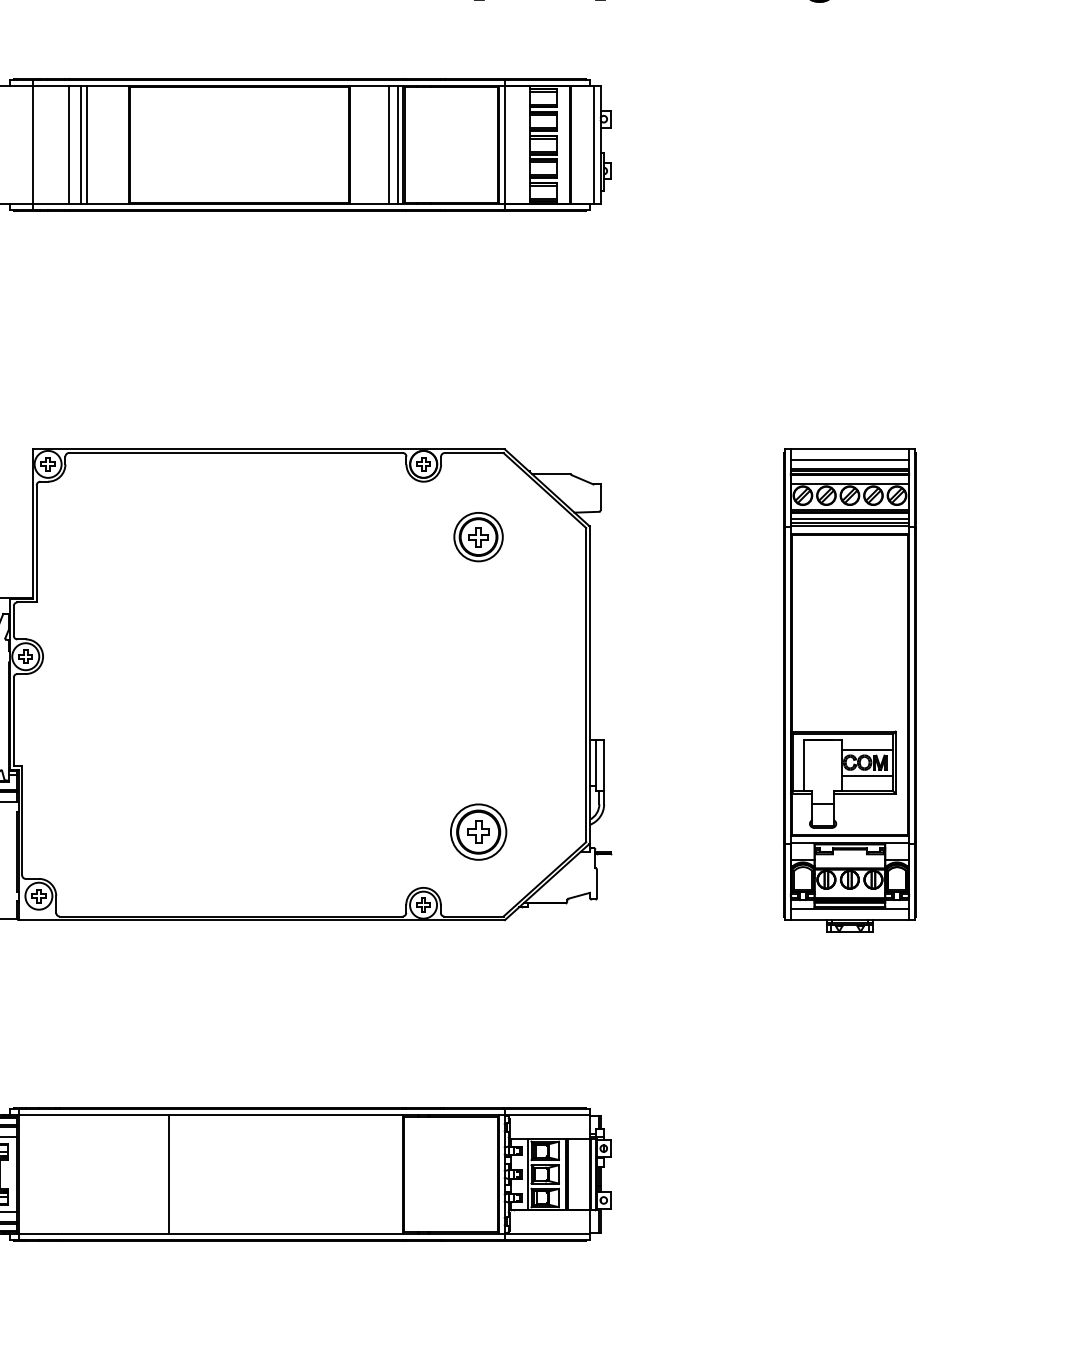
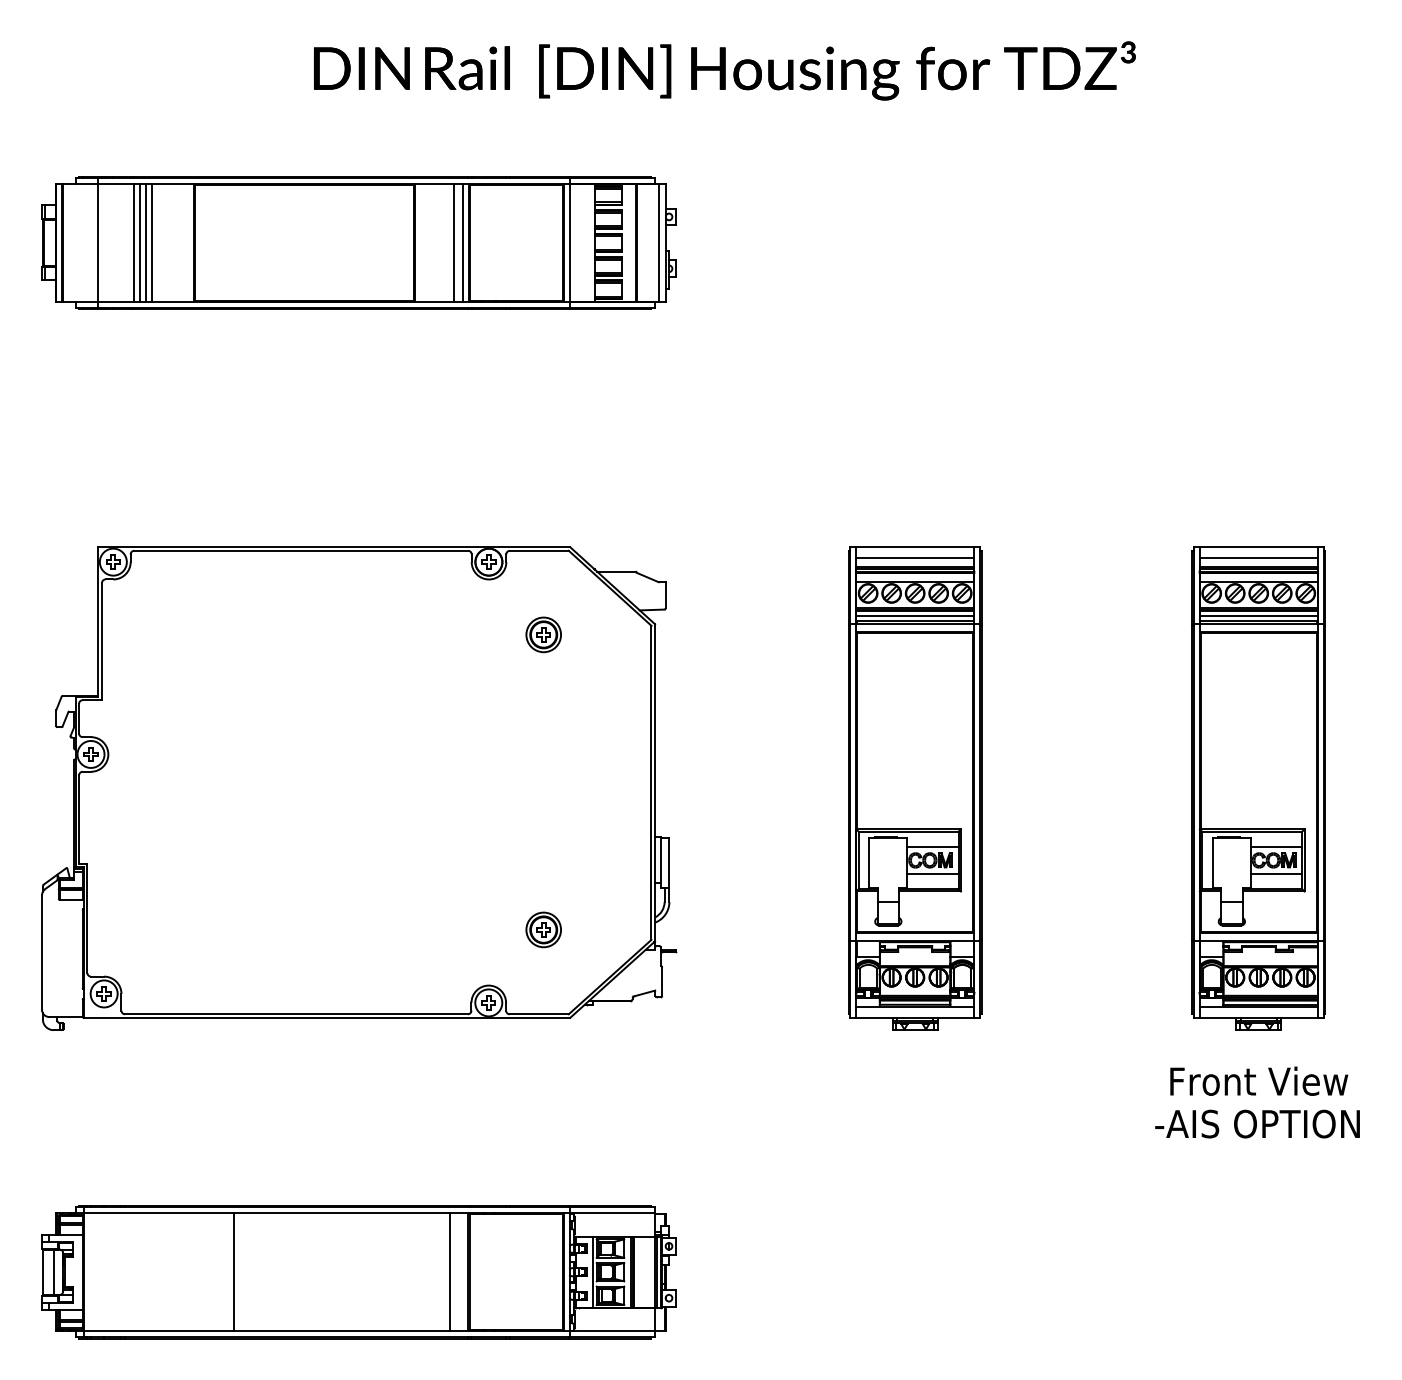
line: (75, 144) -> (140, 242), added
part: (478, 536) -> (543, 634), size x0.71
part: (478, 831) -> (543, 929), size x0.62
line: (384, 1174) -> (449, 1272), added

